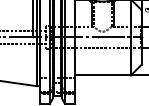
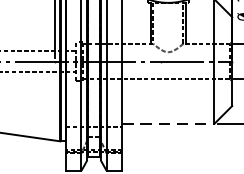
line: (103, 75) -> (169, 123), solid -> dashed

